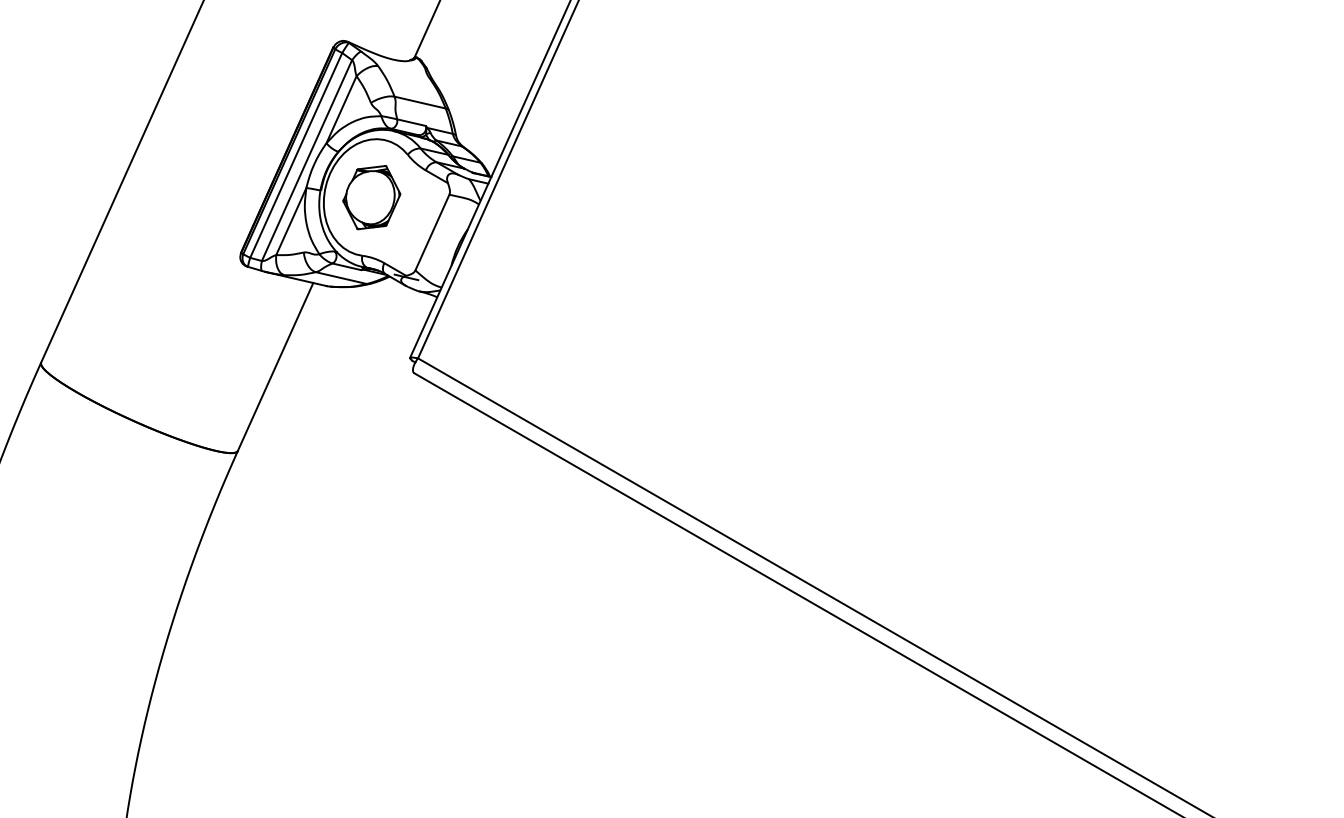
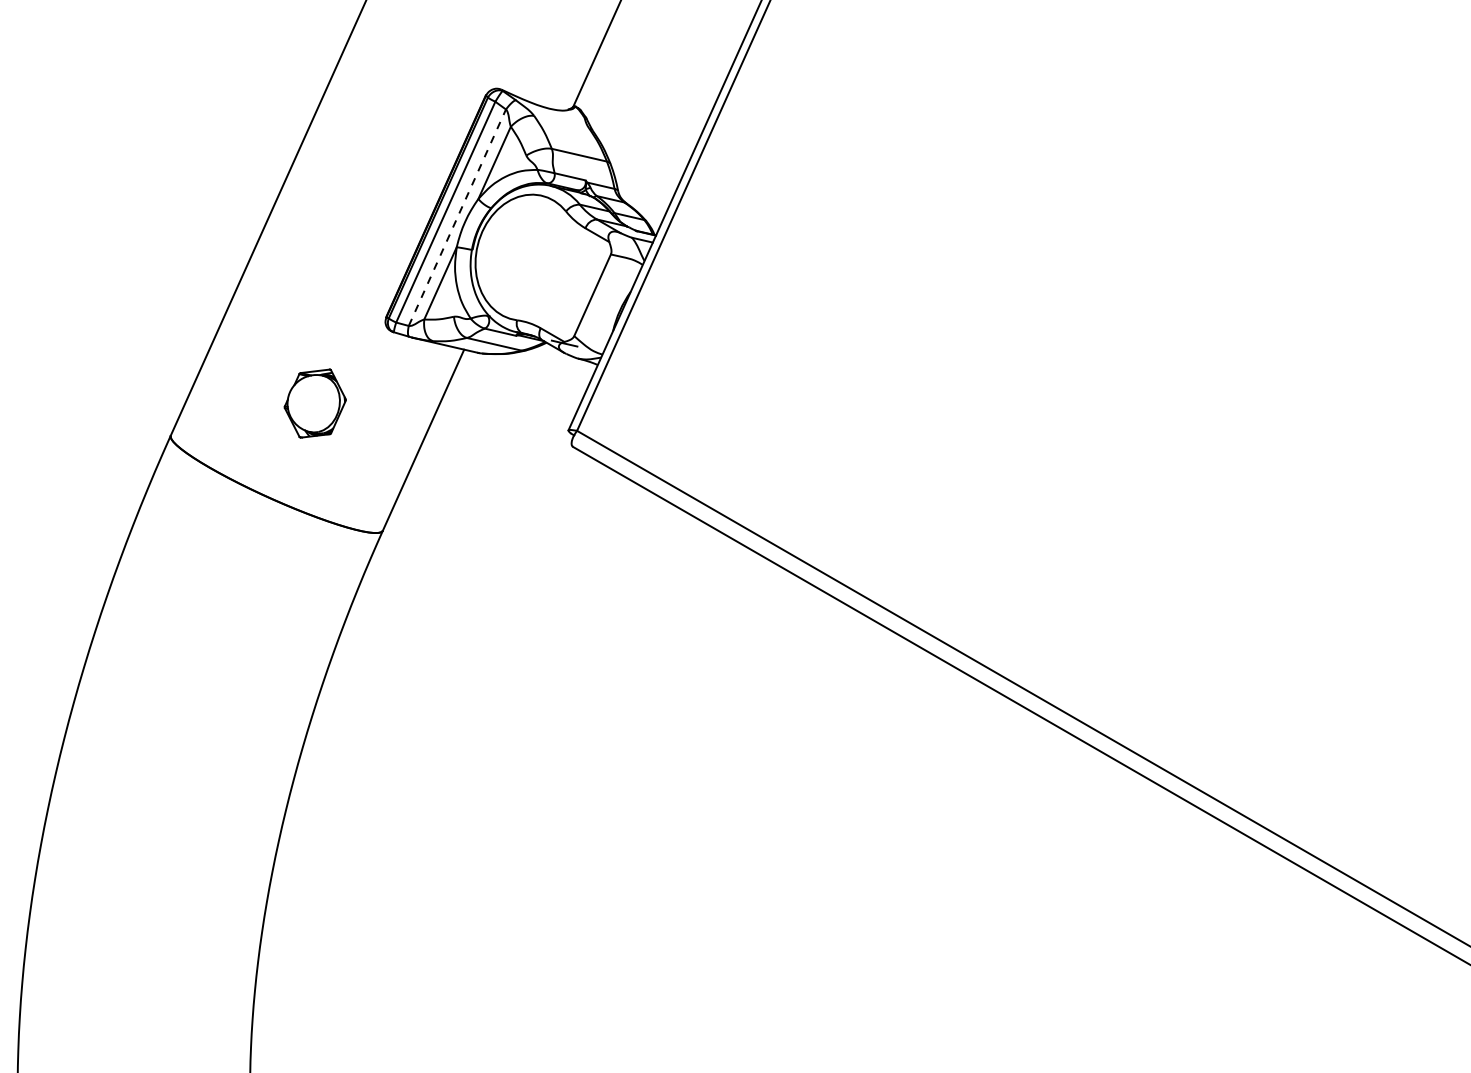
line: (307, 160) -> (457, 217), solid -> dashed
part: (371, 197) -> (314, 403), moved

